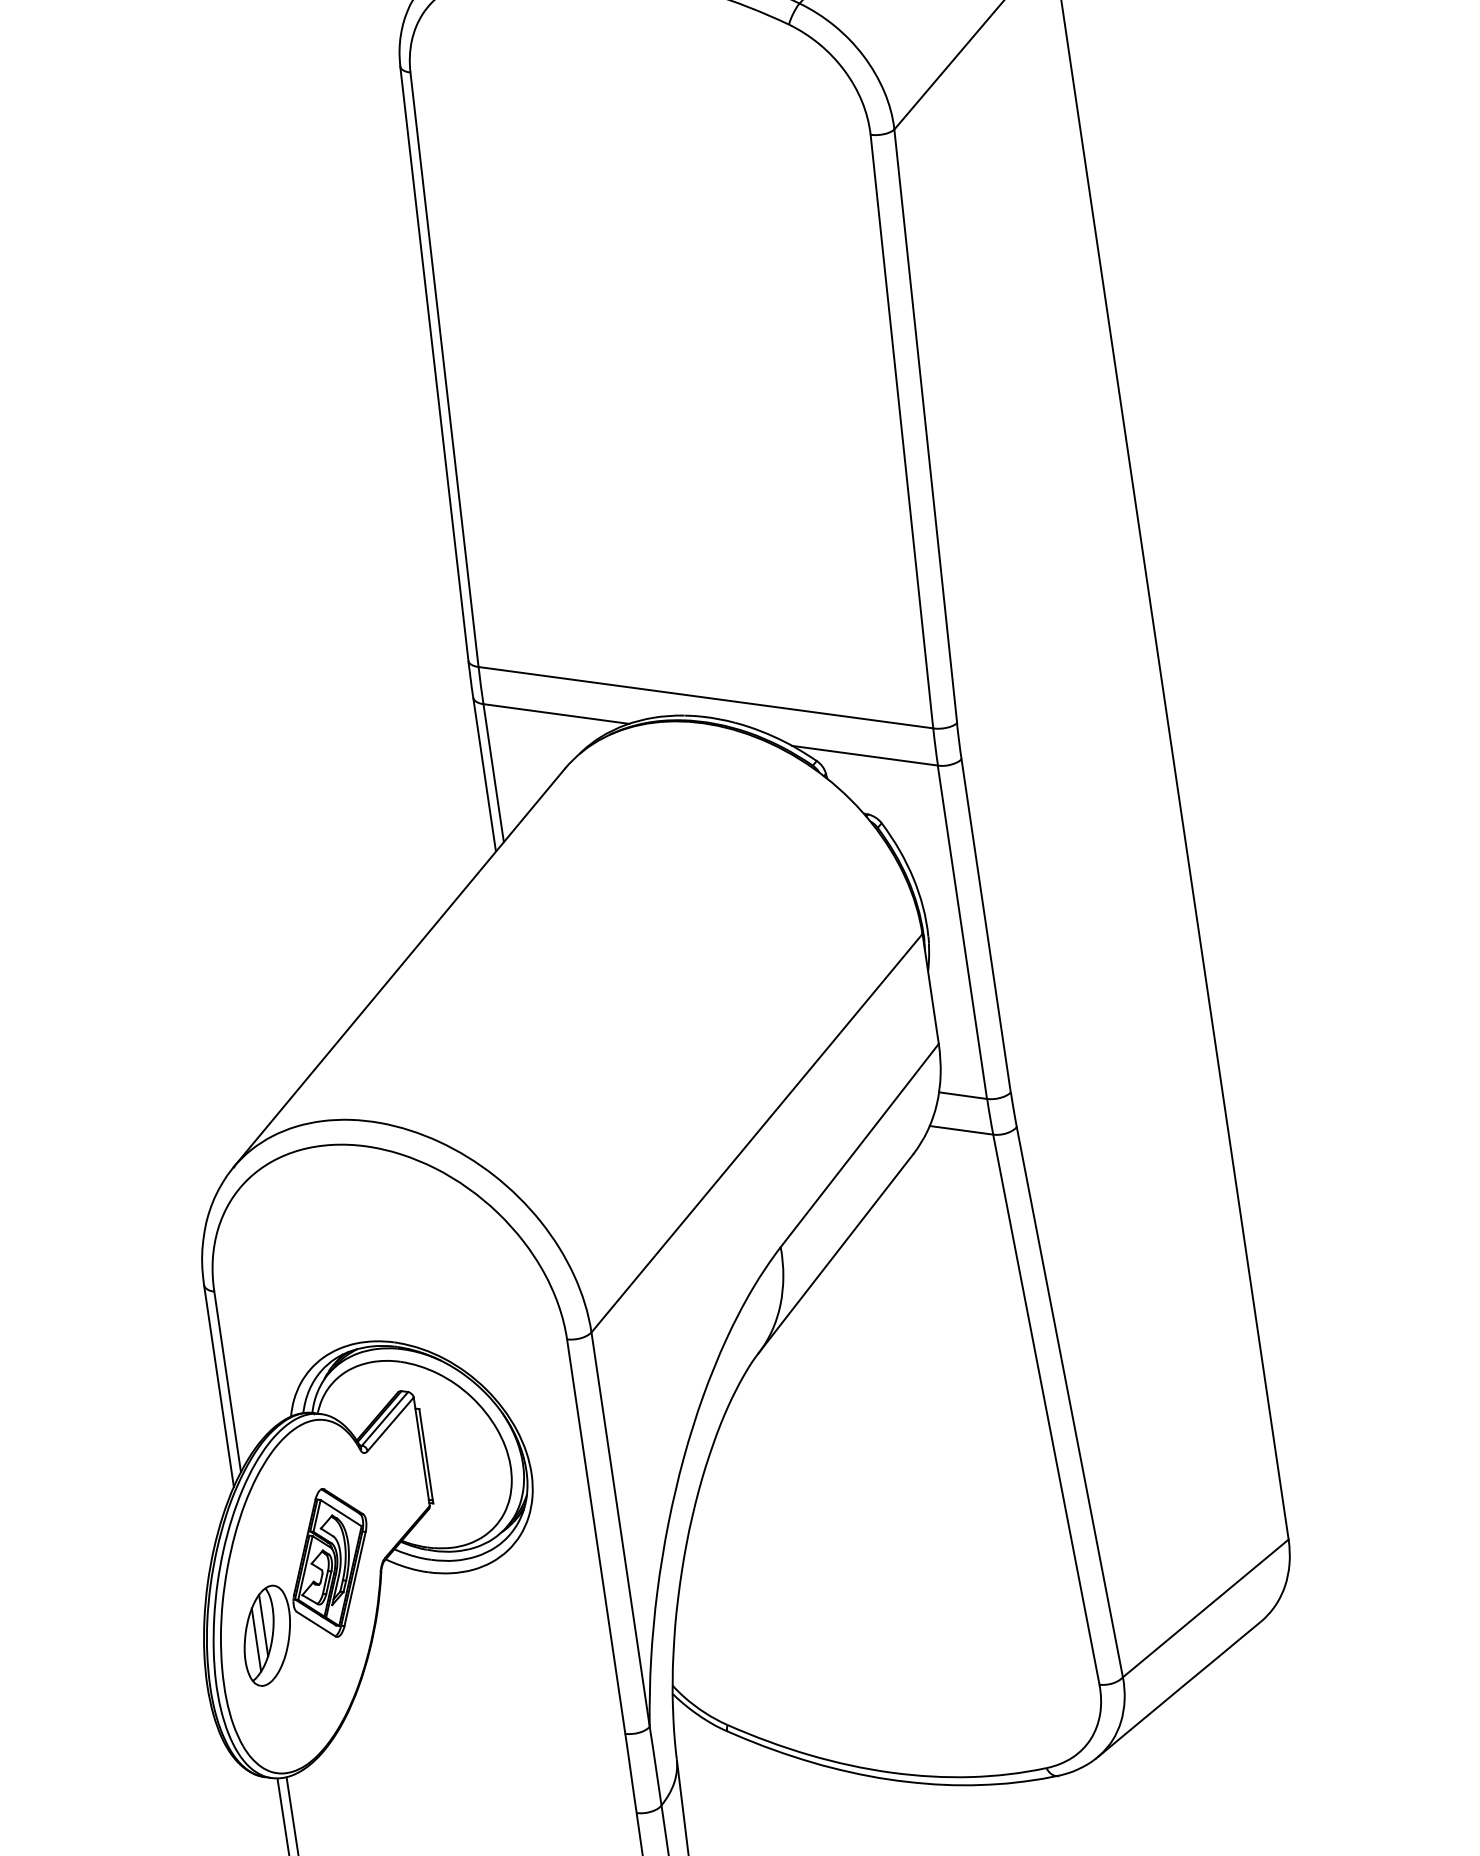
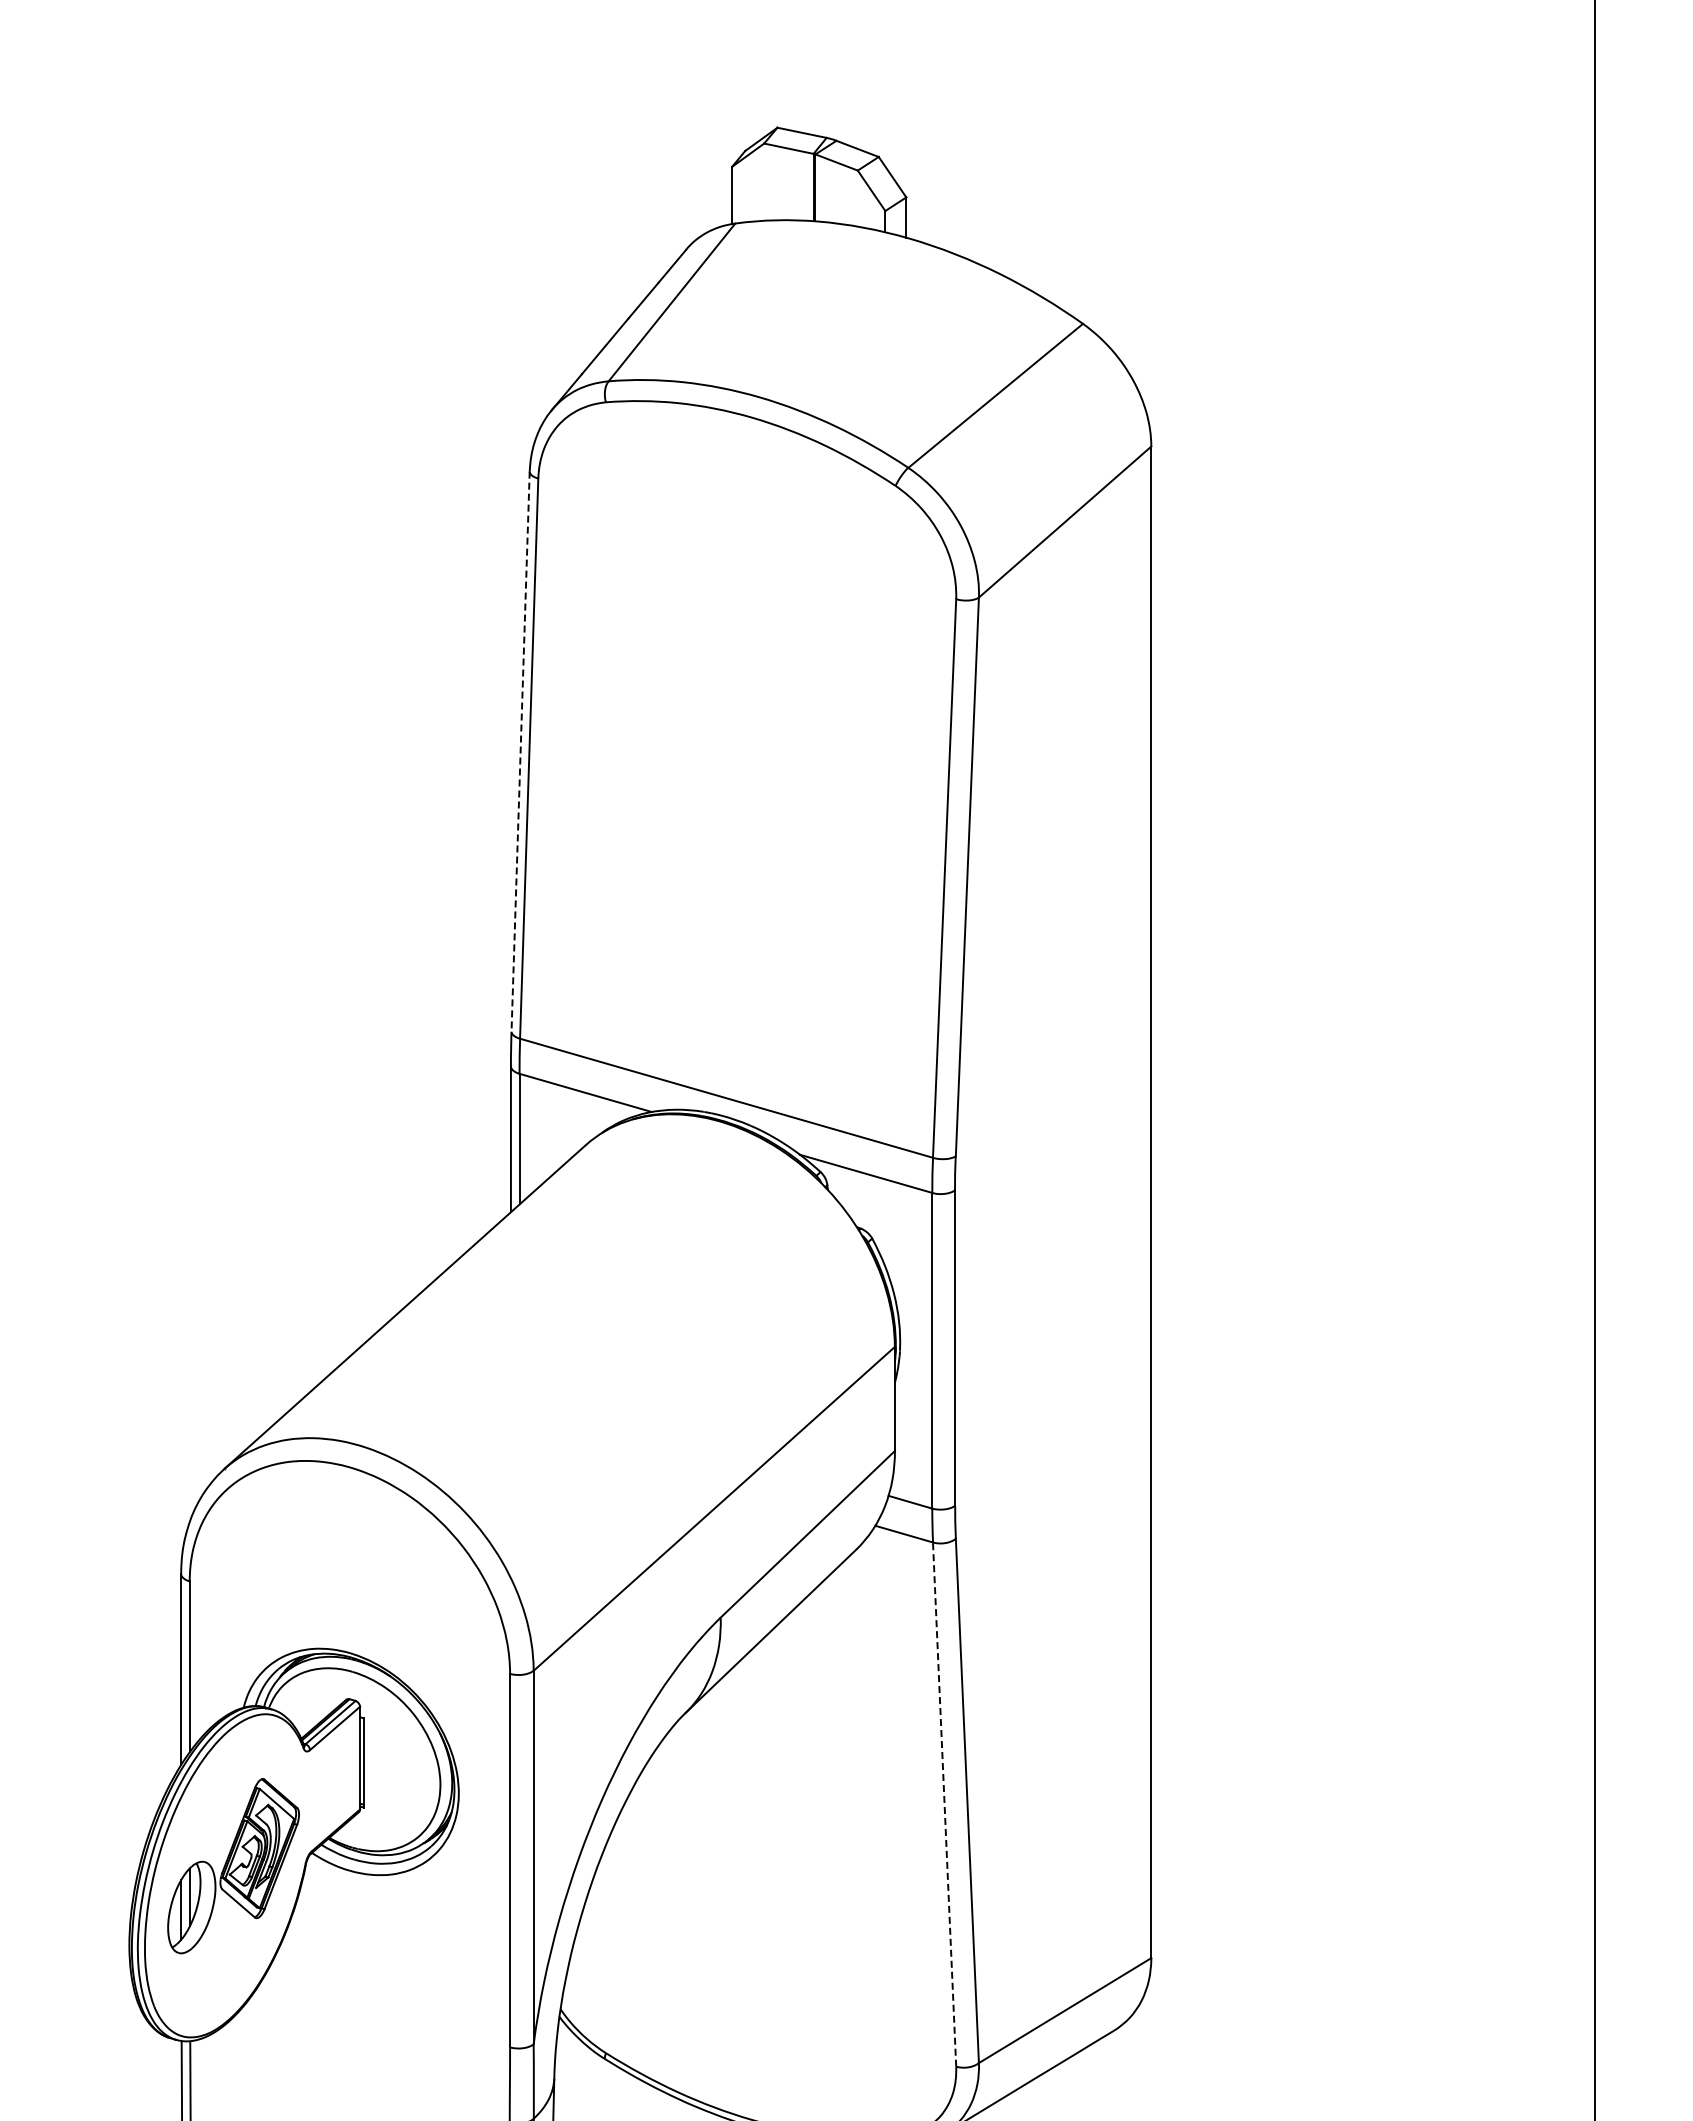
line: (434, 365) -> (520, 753), solid -> dashed
line: (1046, 1409) -> (944, 1804), solid -> dashed

